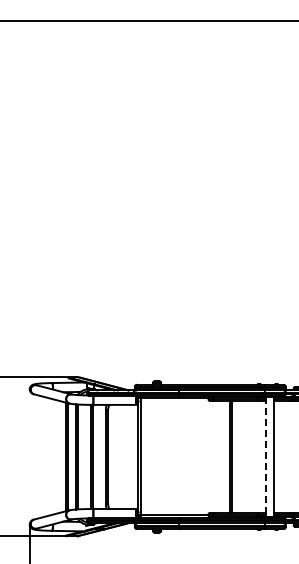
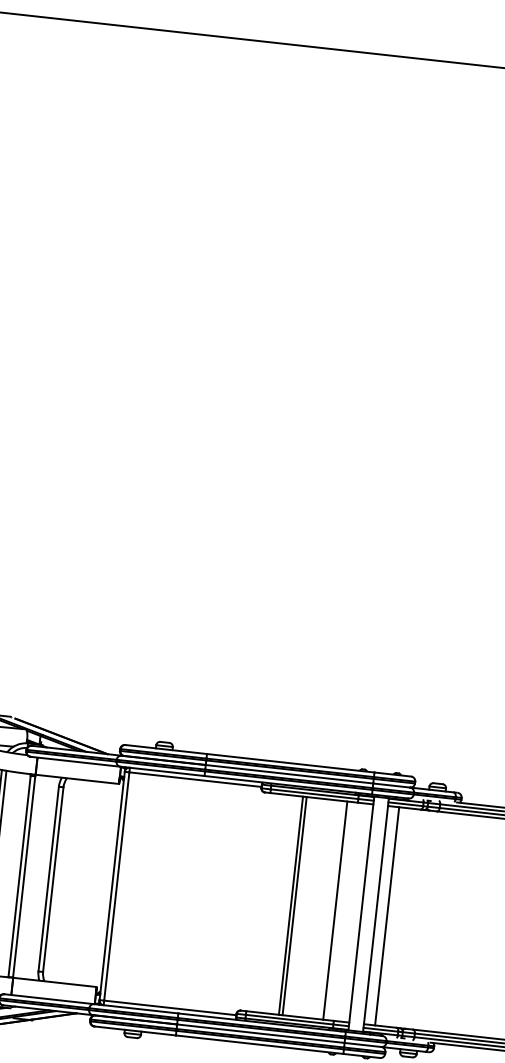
line: (252, 456) -> (334, 909), added
line: (266, 456) -> (362, 912), dashed -> solid
line: (279, 456) -> (387, 915), added

